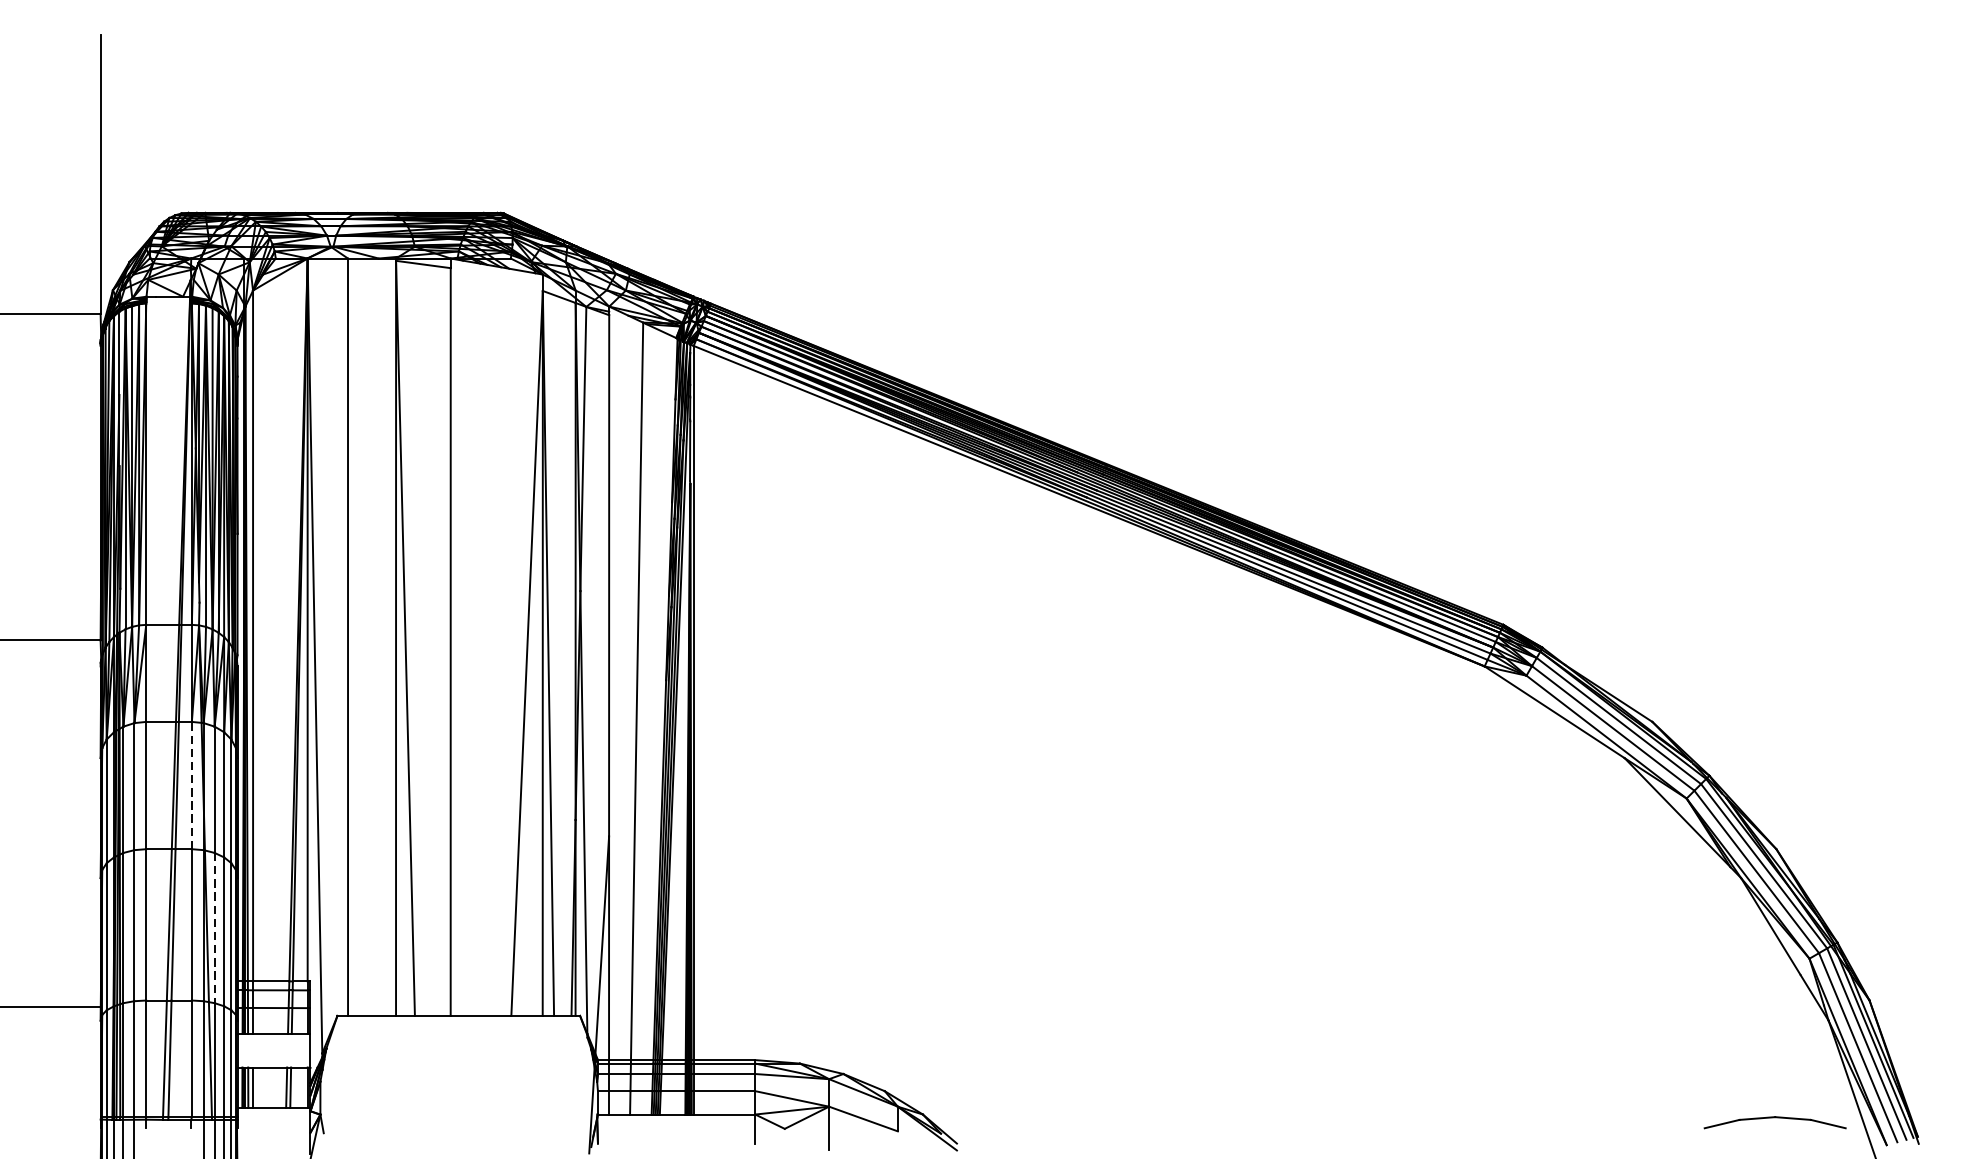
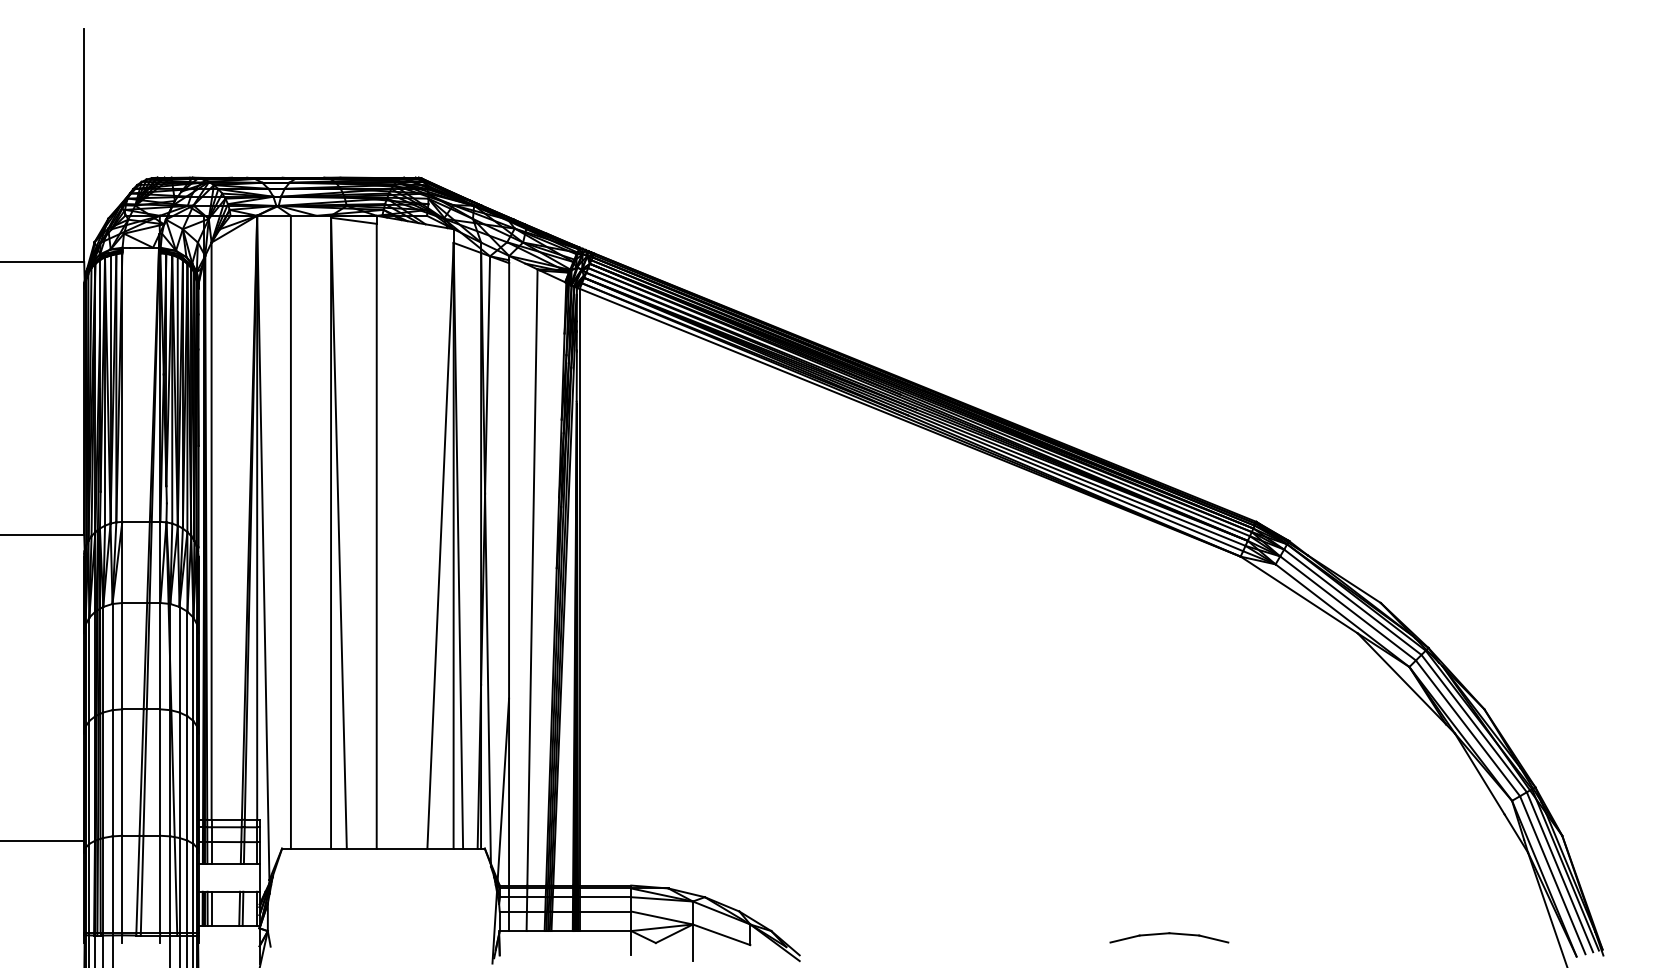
line: (191, 784) -> (160, 655), dashed -> solid
line: (214, 928) -> (179, 775), dashed -> solid
part: (1775, 1122) -> (1169, 937), moved

